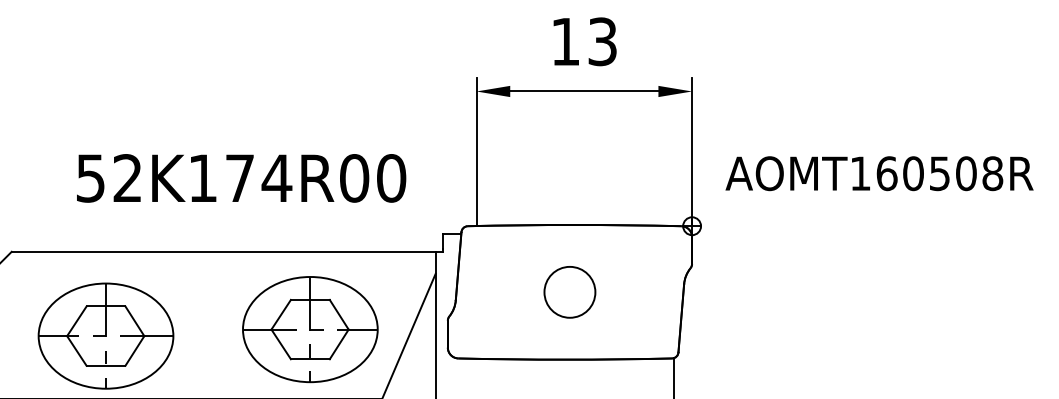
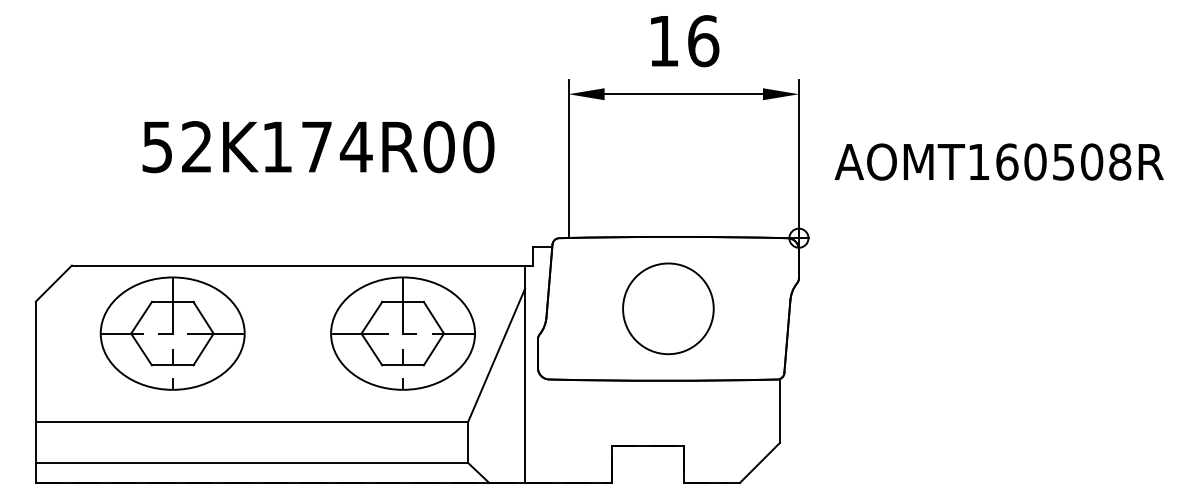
text: (602, 42) -> (703, 41), 13 -> 16
text: (878, 173) -> (998, 161), moved
text: (241, 178) -> (318, 147), moved
circle: (570, 292) -> (668, 308), size x1.67
part: (309, 329) -> (402, 333), moved
part: (105, 336) -> (172, 333), moved

